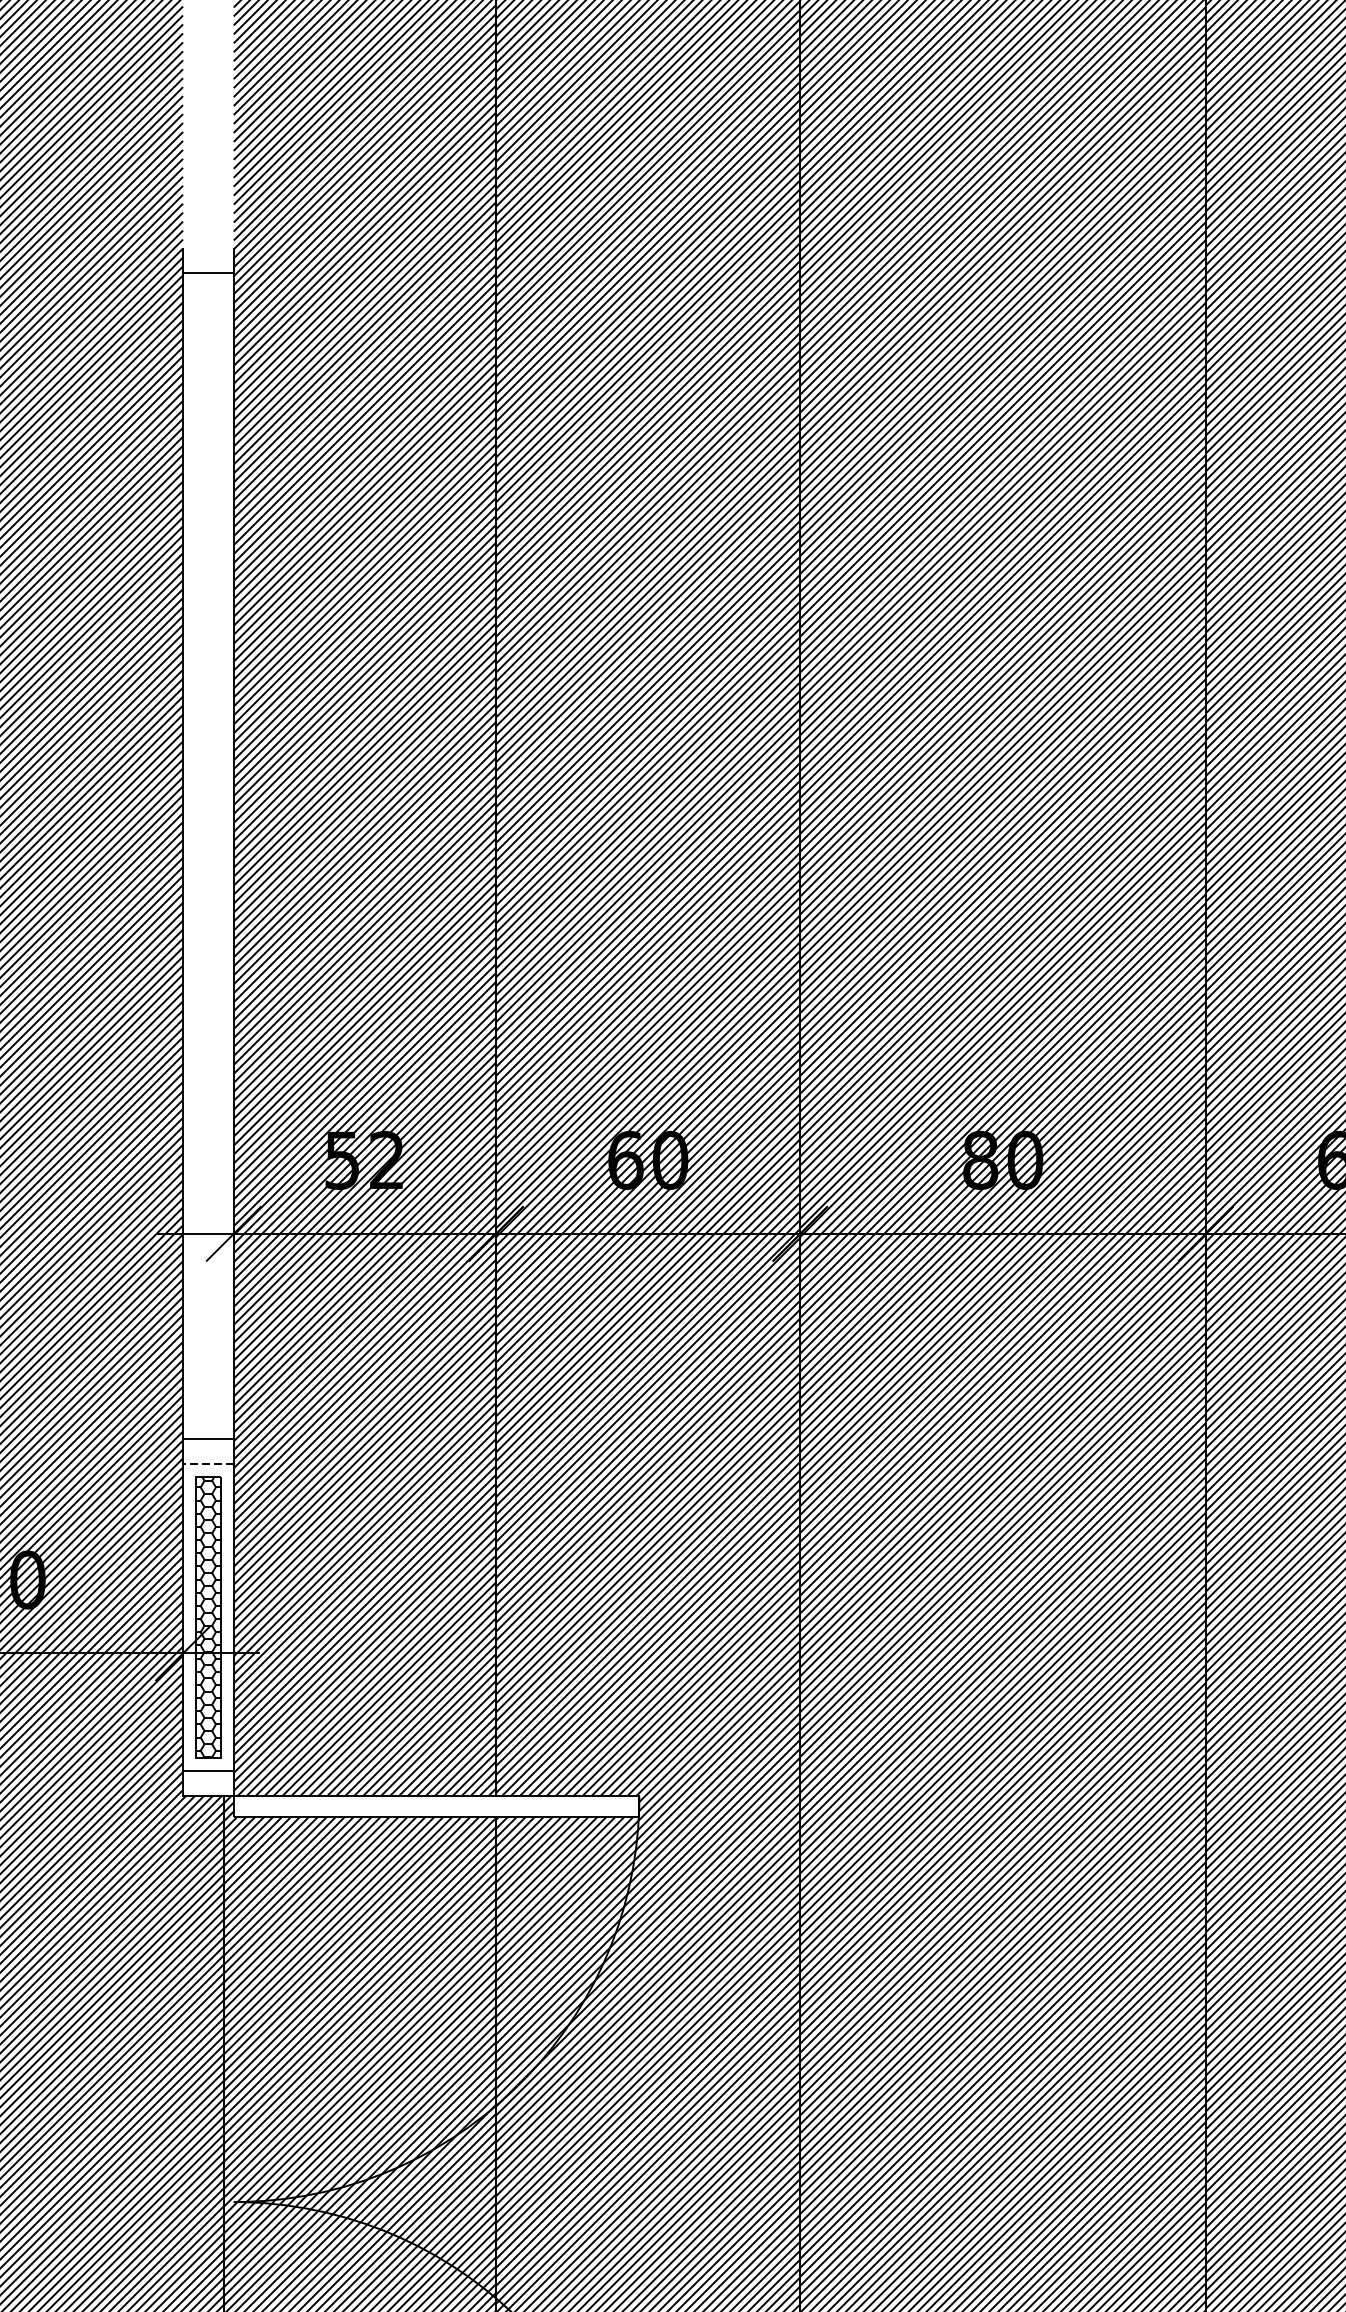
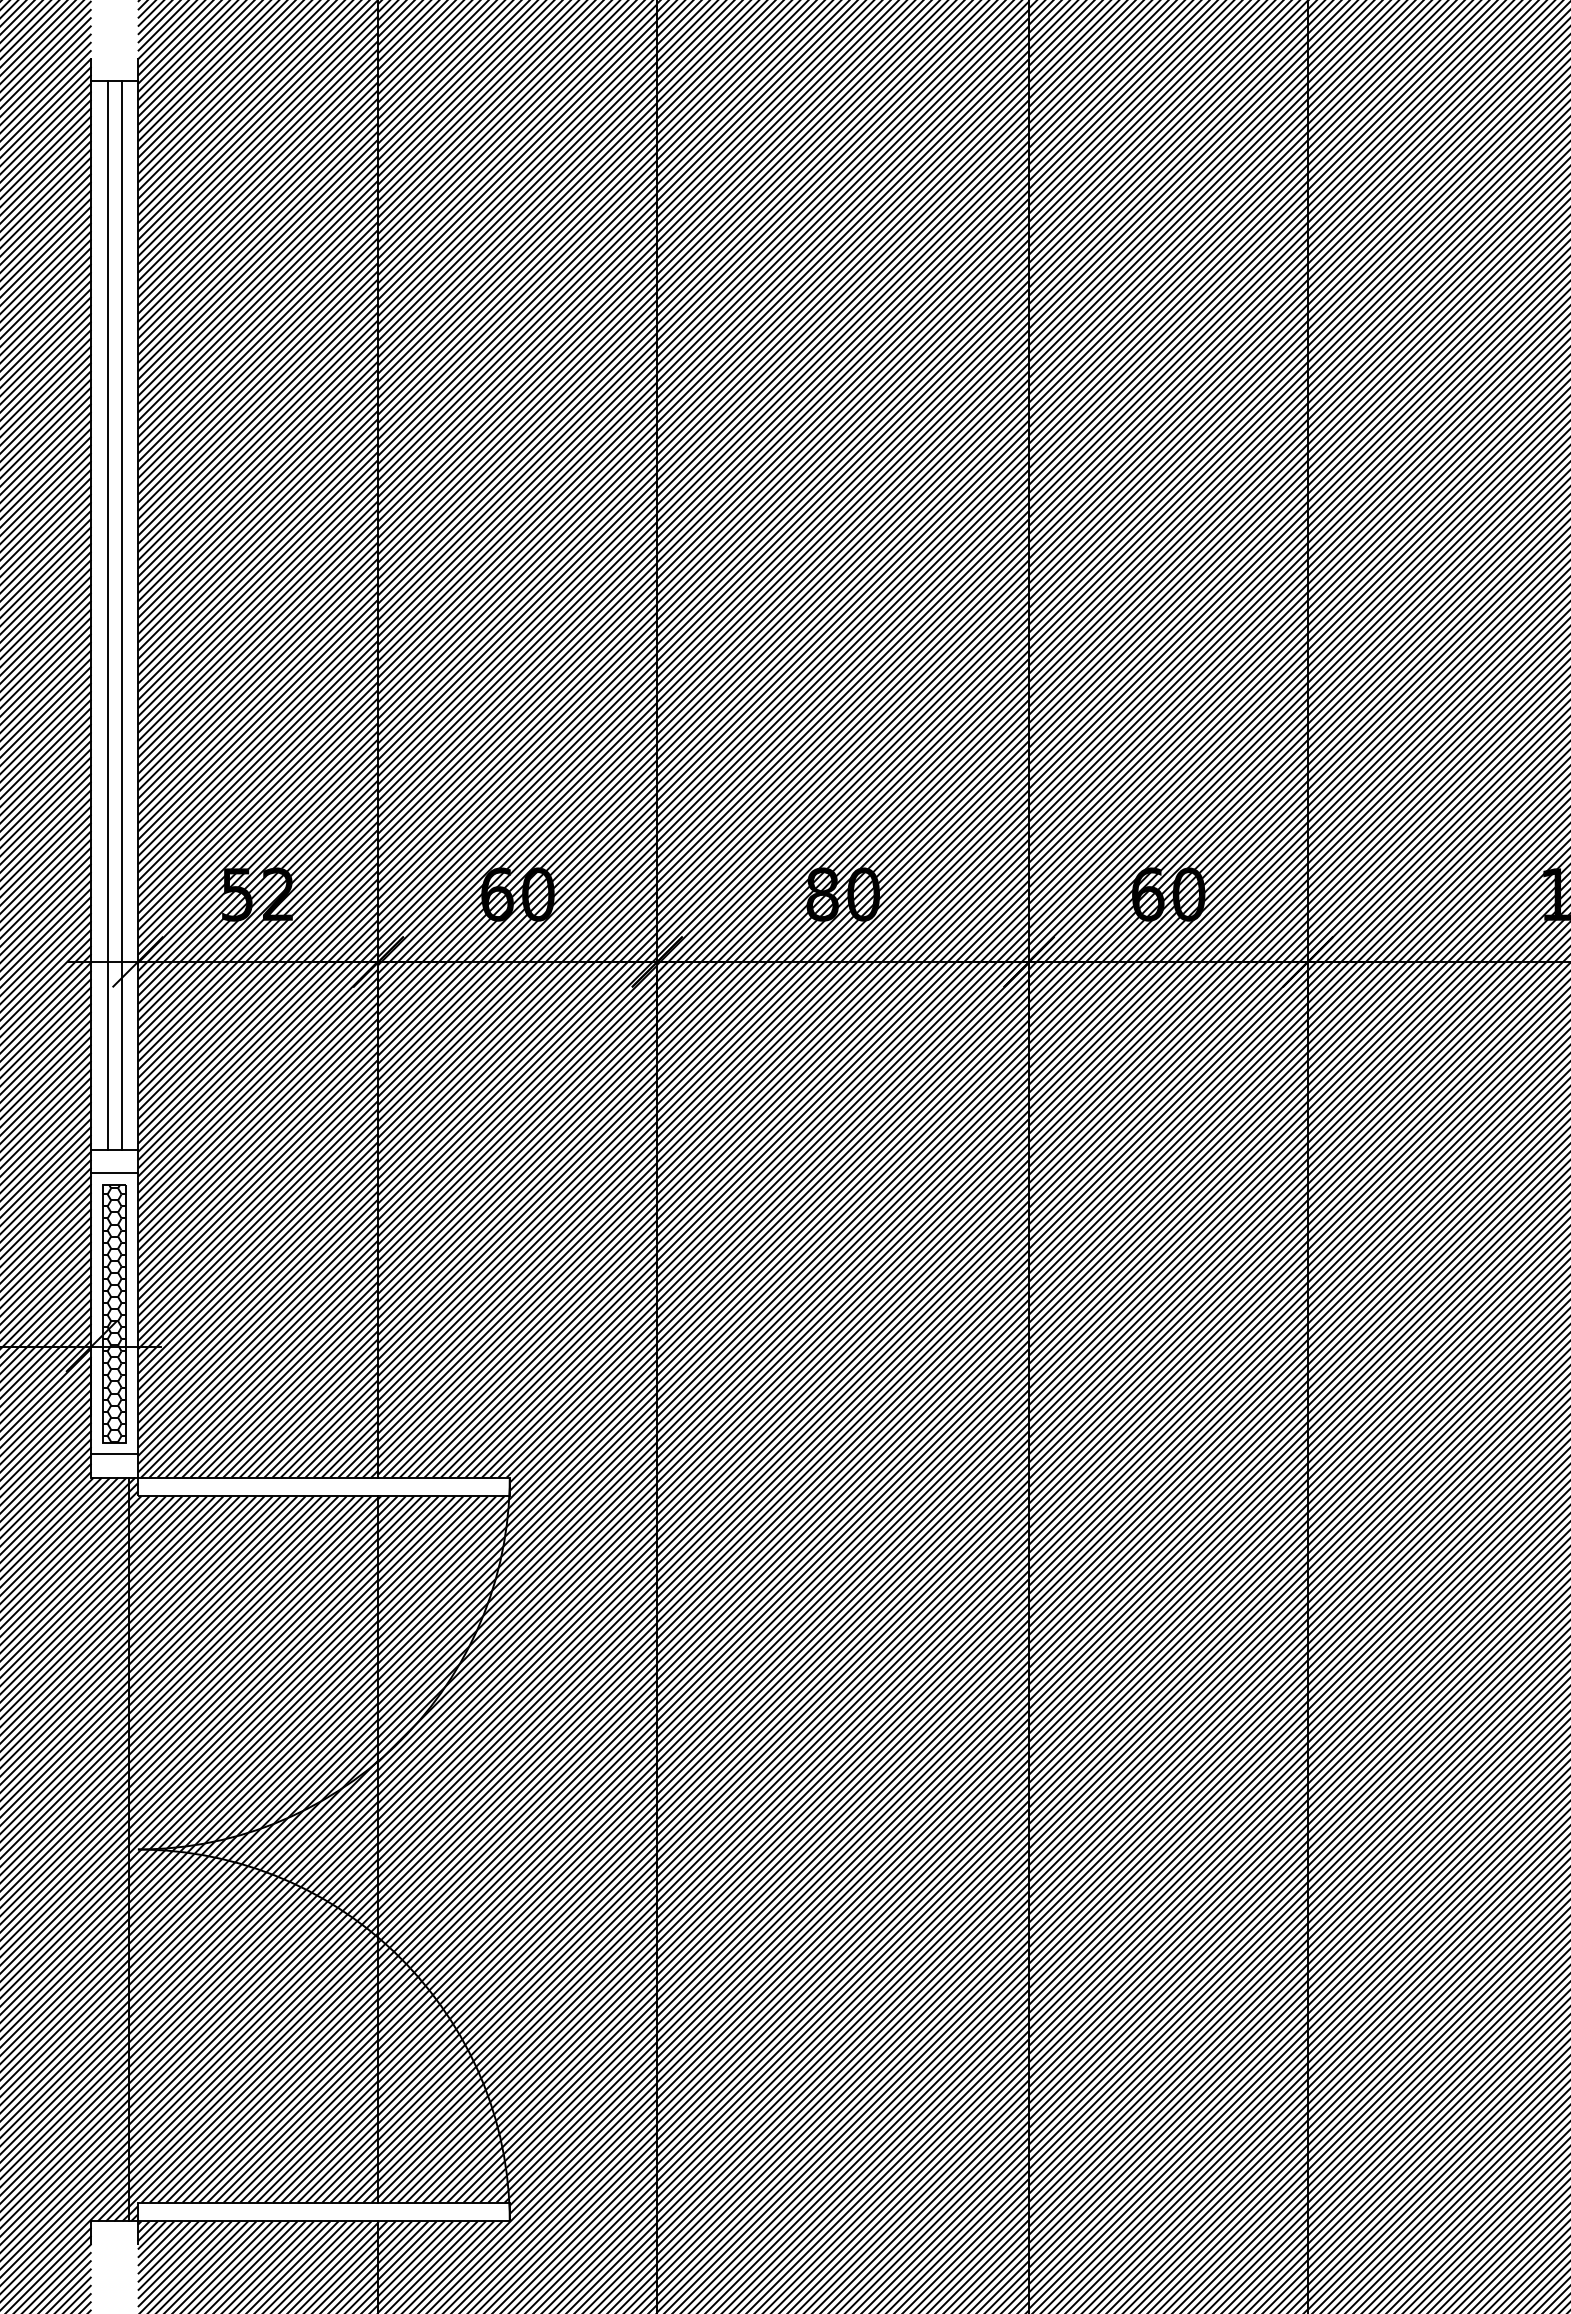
line: (200, 856) -> (107, 615), added
line: (215, 856) -> (121, 615), added
line: (208, 1464) -> (114, 1173), dashed -> solid

